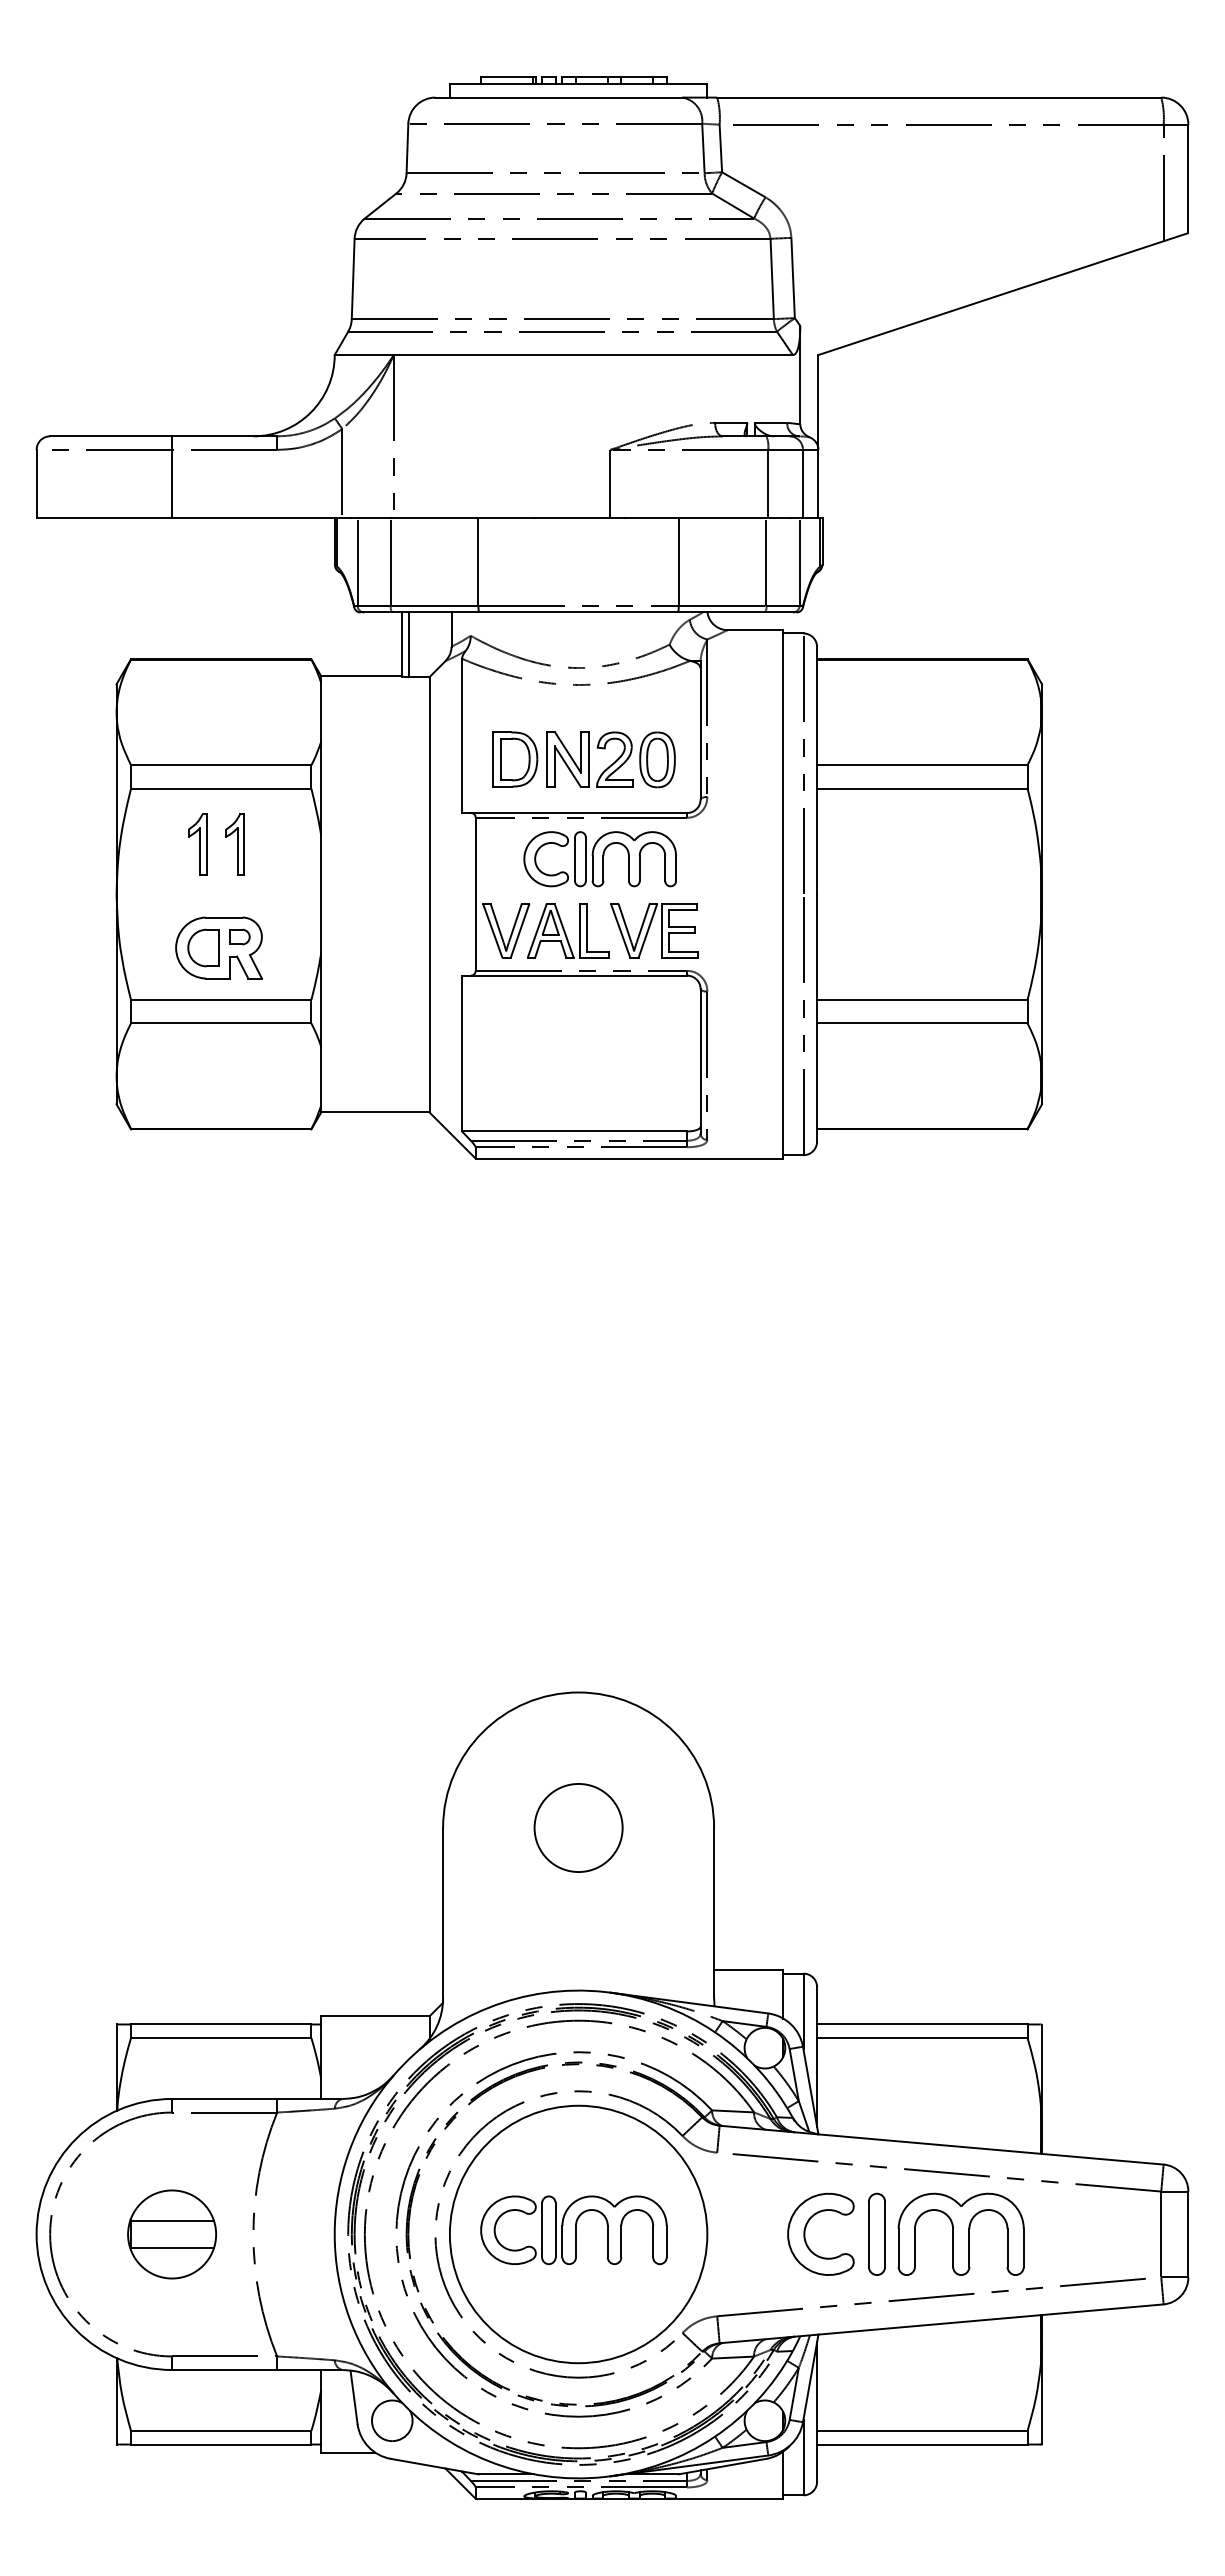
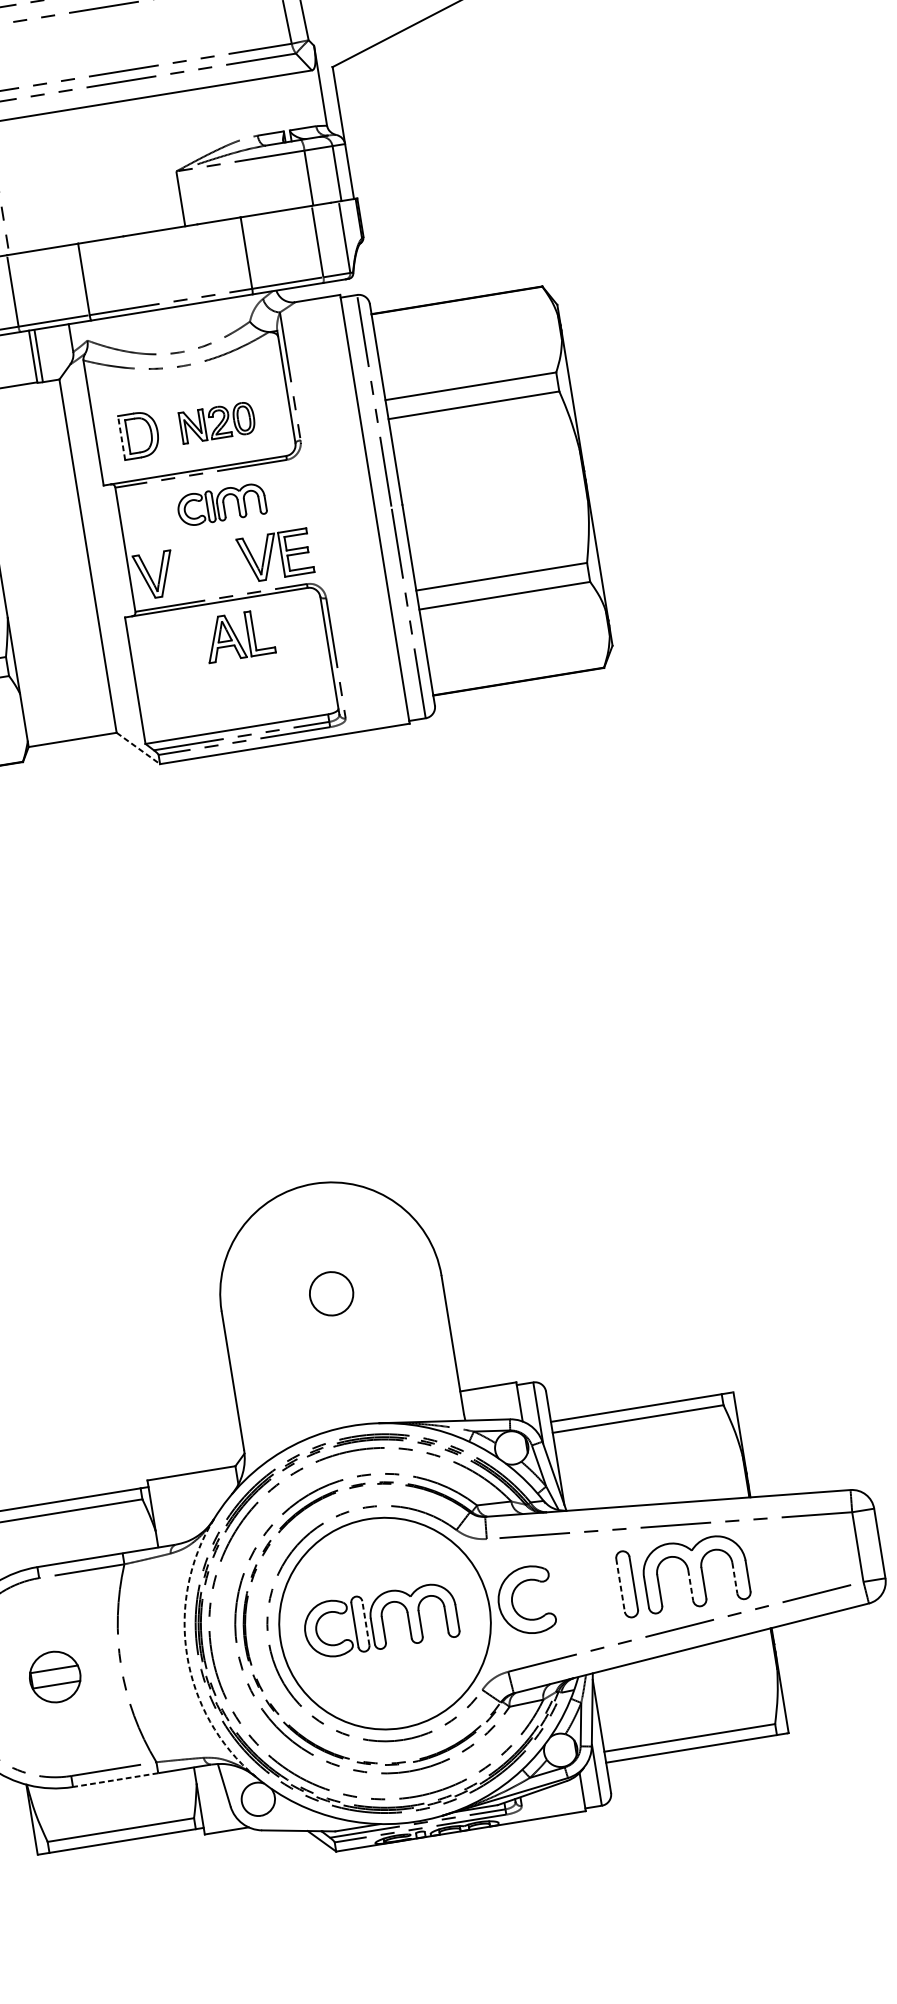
line: (492, 759) -> (121, 438), solid -> dashed
part: (610, 759) -> (217, 422), size x0.7
part: (599, 859) -> (221, 505), size x0.7
part: (568, 930) -> (239, 635), moved
line: (452, 1135) -> (138, 748), solid -> dashed
circle: (578, 1827) -> (331, 1293), size x0.6
line: (555, 2229) -> (365, 1622), solid -> dashed
part: (805, 2233) -> (513, 1602), moved
part: (171, 2234) -> (54, 1677), size x0.7
arc: (334, 2234) -> (186, 1655), solid -> dashed
line: (868, 2234) -> (620, 1585), solid -> dashed
line: (953, 2248) -> (691, 1585), solid -> dashed
line: (1007, 2248) -> (734, 1578), solid -> dashed
line: (224, 2369) -> (115, 1779), solid -> dashed

